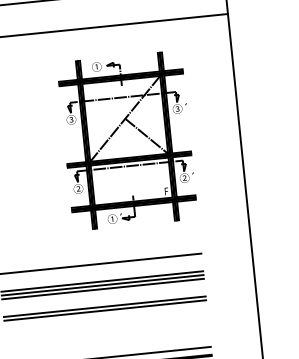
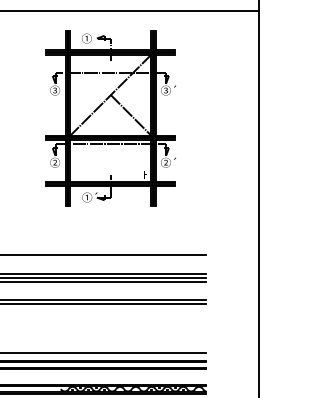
part: (127, 141) -> (110, 118), moved

